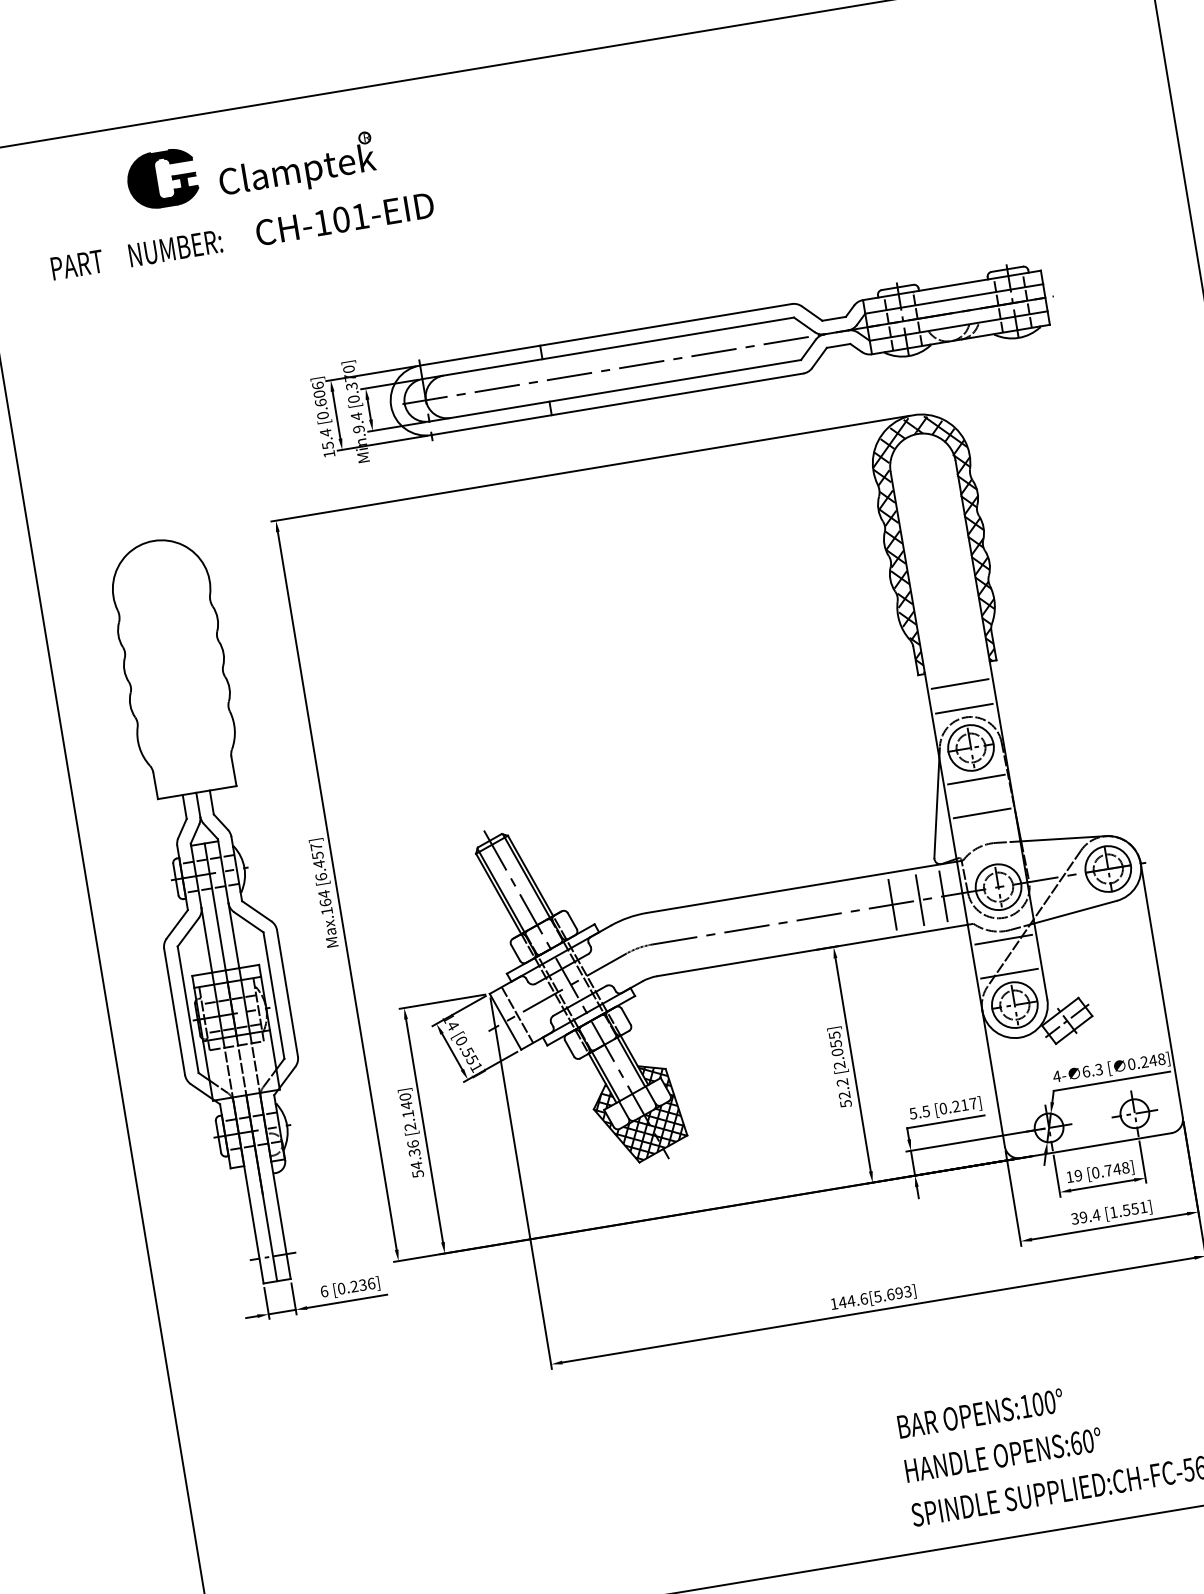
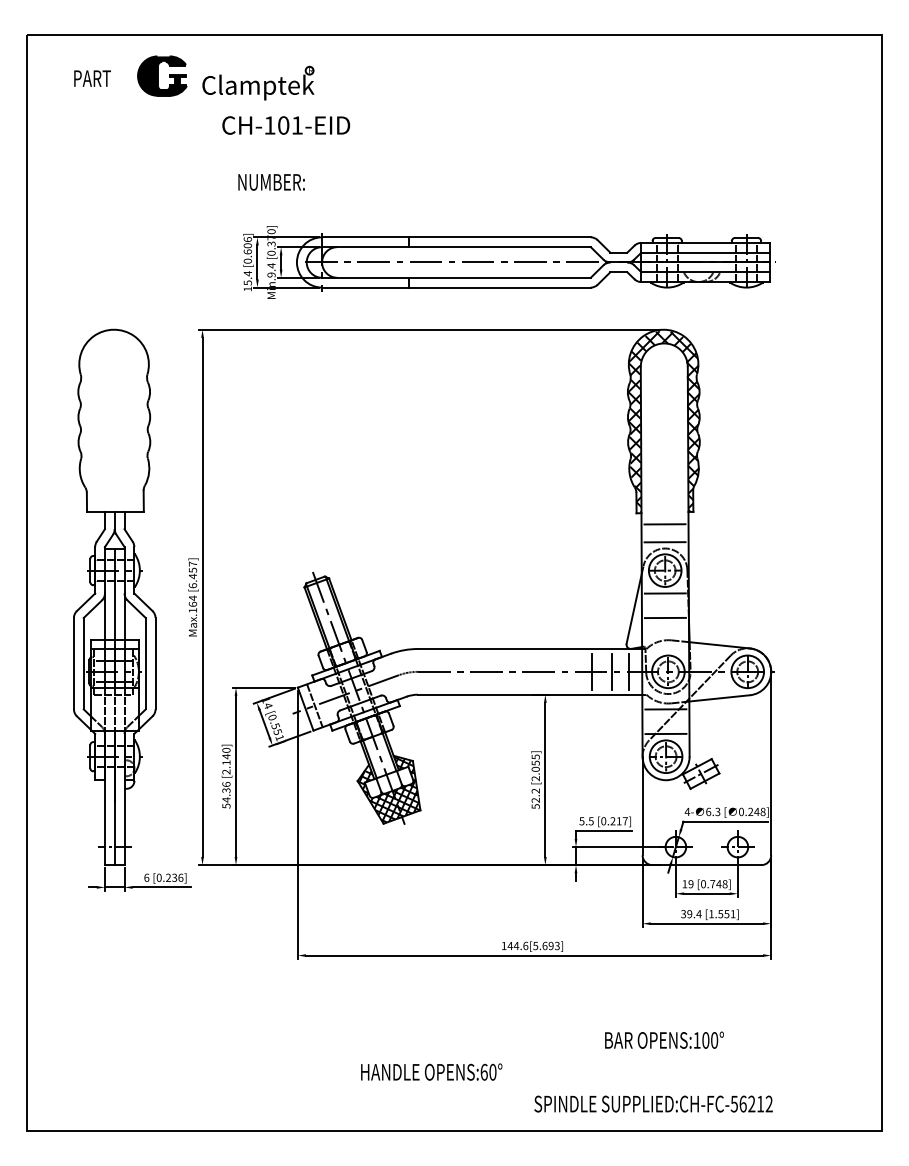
text: (175, 248) -> (271, 182), moved
text: (77, 264) -> (92, 78), moved
text: (980, 1412) -> (664, 1039), moved
text: (1003, 1454) -> (431, 1071), moved

